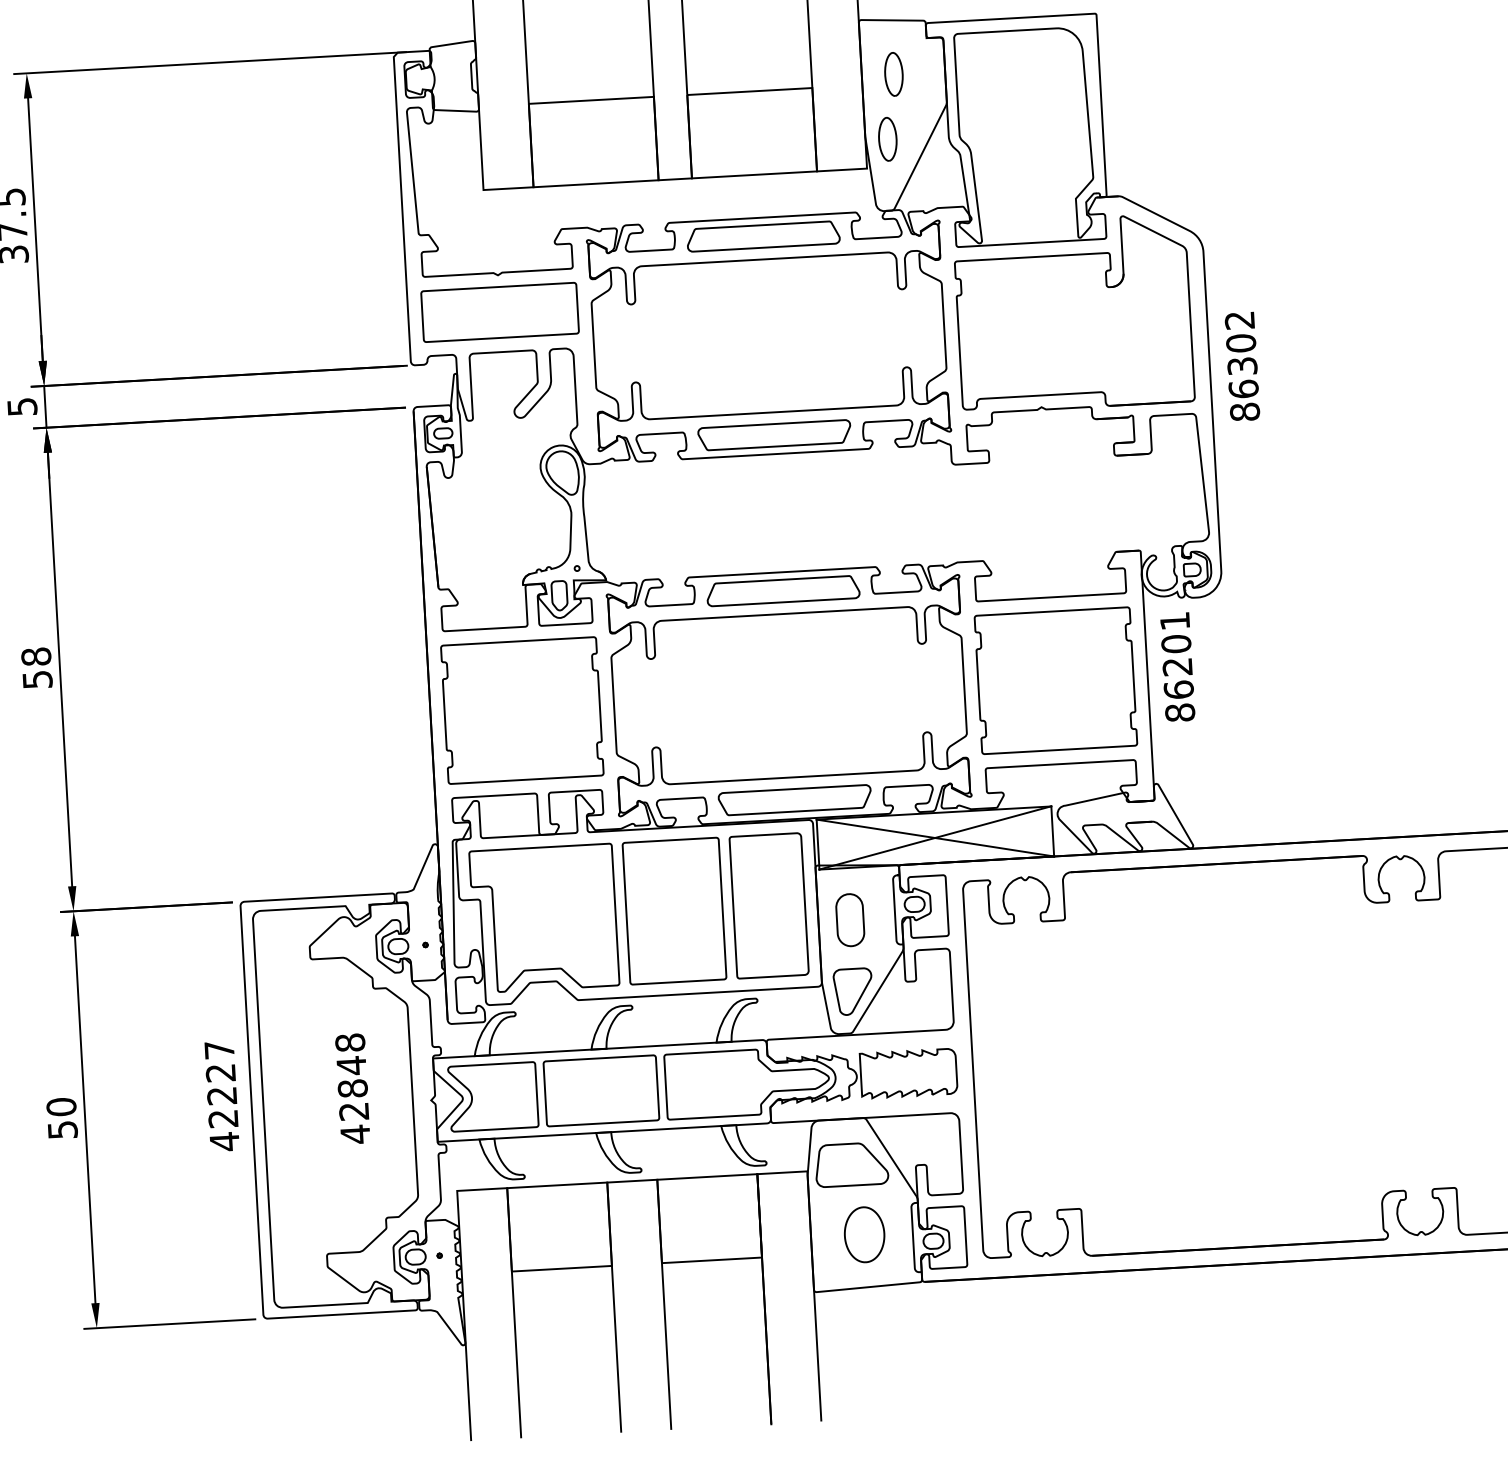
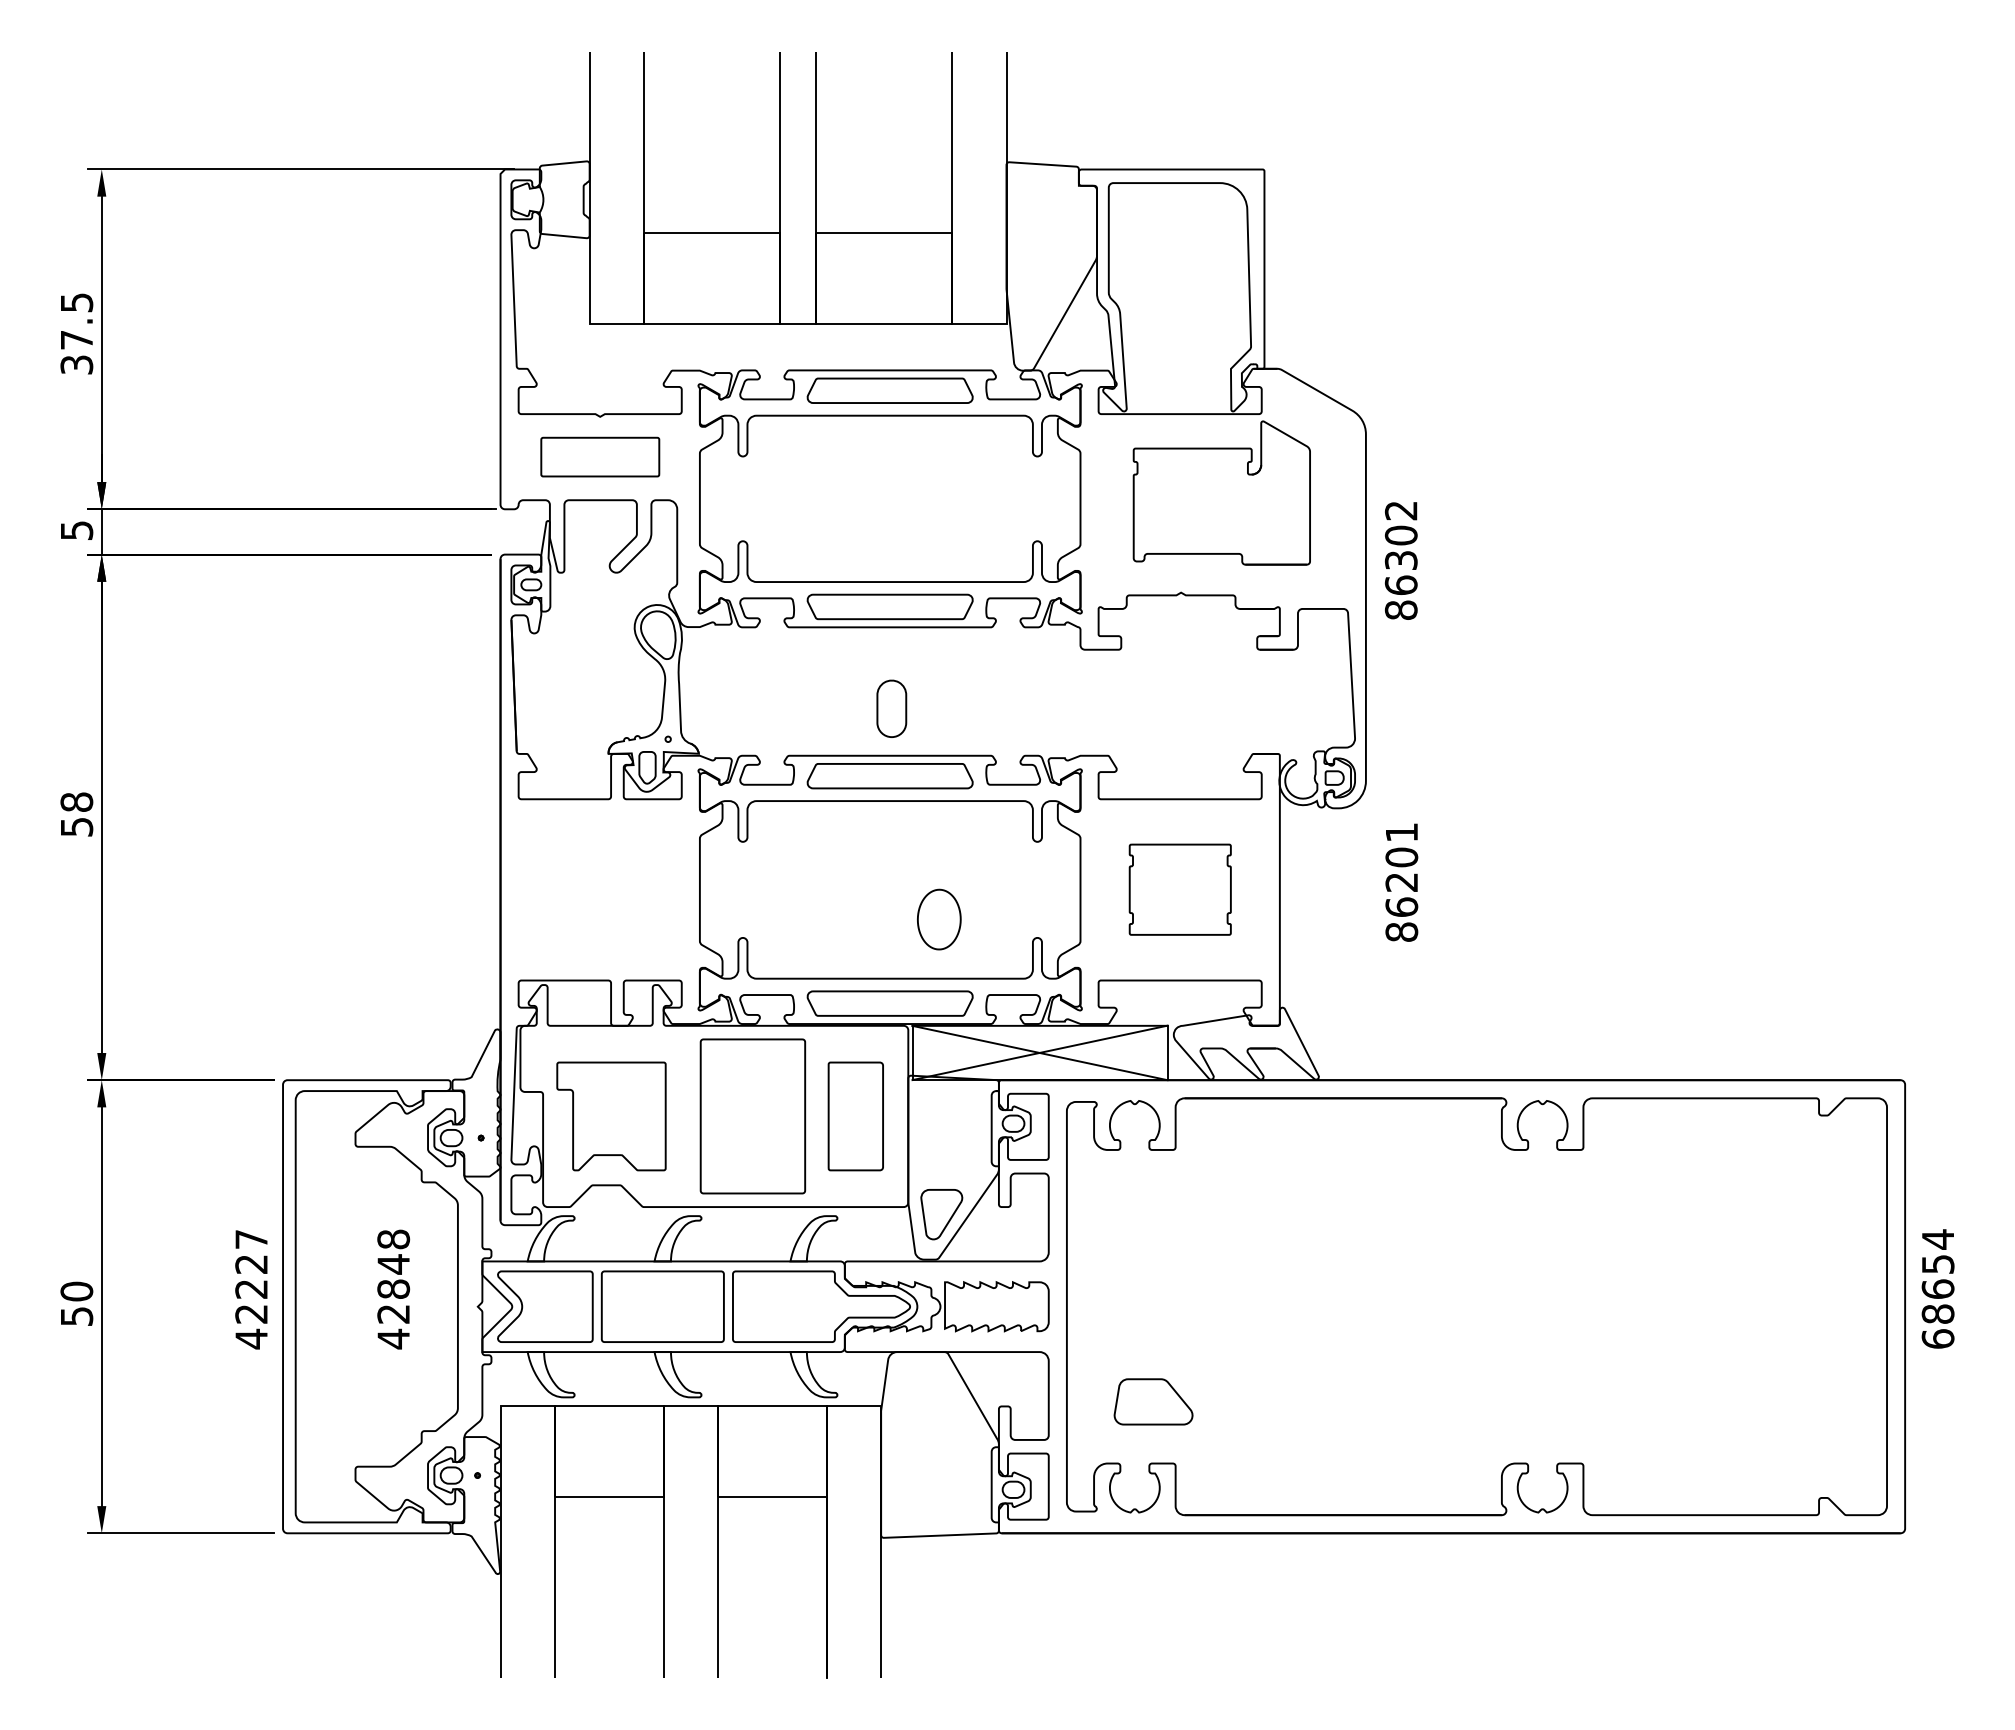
part: (894, 73) -> (1041, 222), removed
part: (887, 138) -> (1030, 292), removed
part: (500, 311) -> (600, 456), size x0.7
part: (1073, 312) -> (1221, 492), size x0.7
text: (1177, 667) -> (1401, 882), moved
part: (1056, 680) -> (1180, 889), size x0.6
part: (522, 710) -> (600, 889), removed
part: (768, 905) -> (855, 1116), size x0.7
part: (544, 918) -> (611, 1116), size x0.7
part: (849, 919) -> (891, 708), moved
part: (851, 1164) -> (1153, 1401), moved
part: (864, 1234) -> (939, 919), moved

